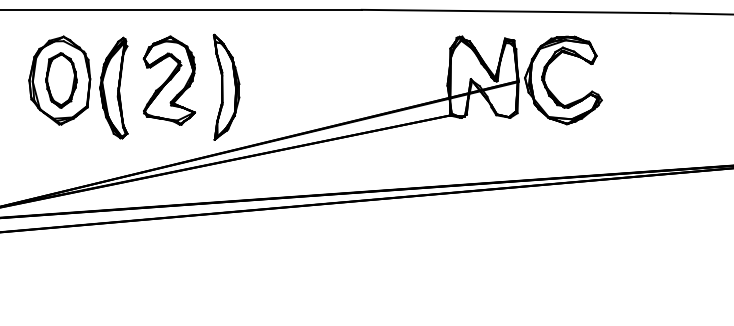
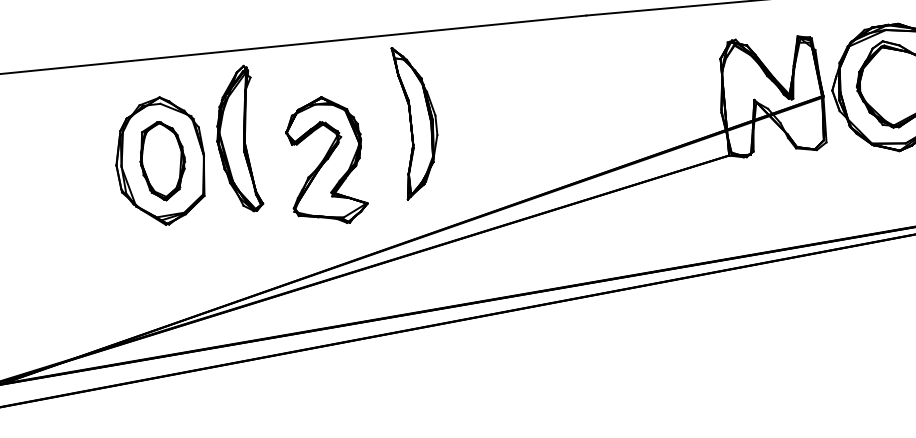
part: (168, 80) -> (324, 160), moved
part: (226, 86) -> (417, 120), moved
part: (113, 87) -> (236, 138), moved

